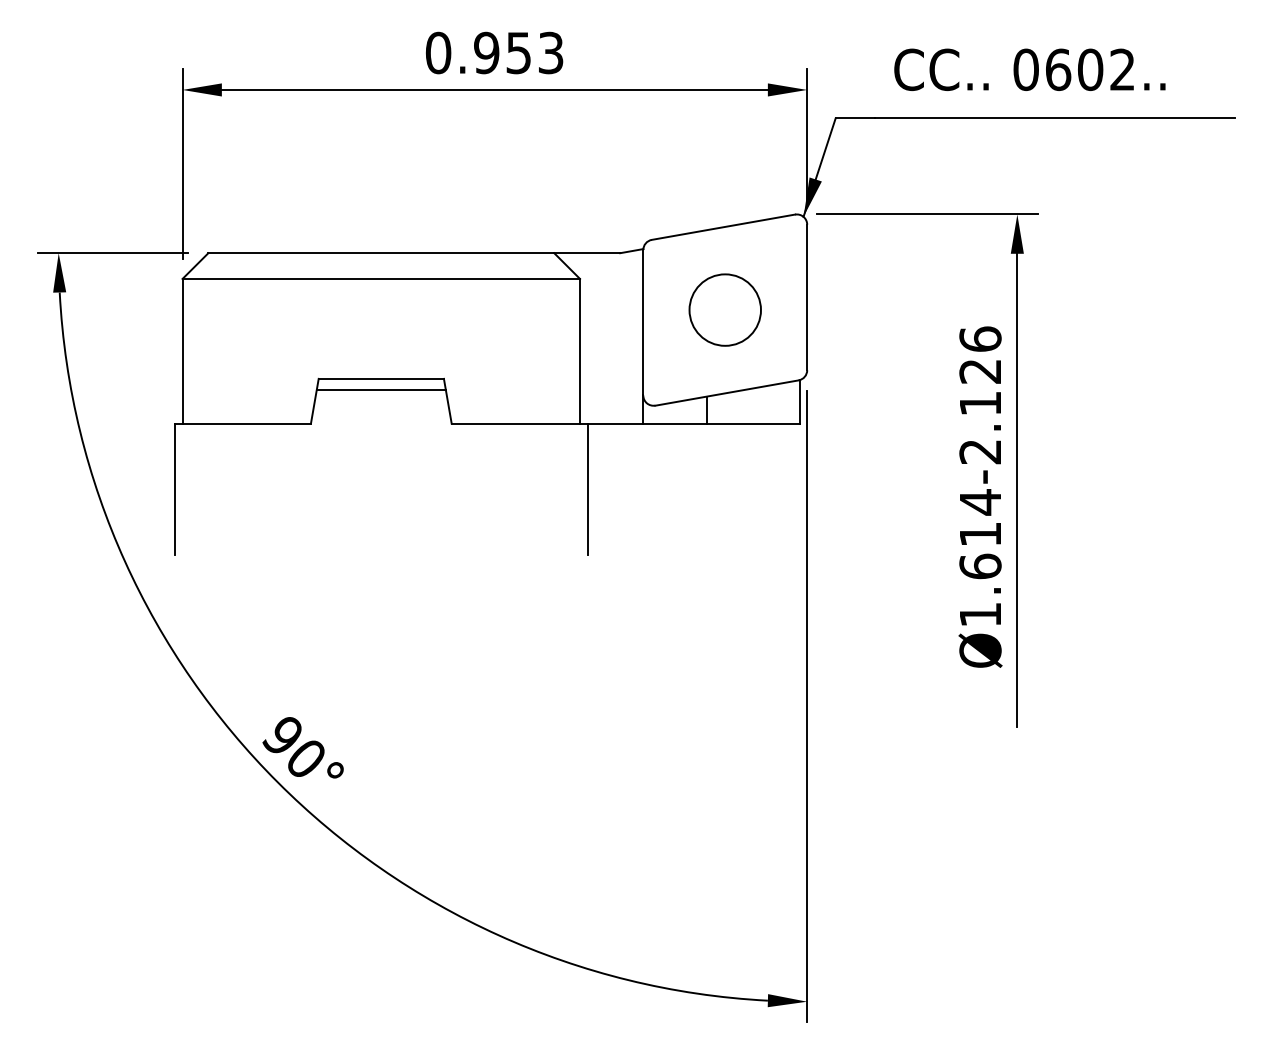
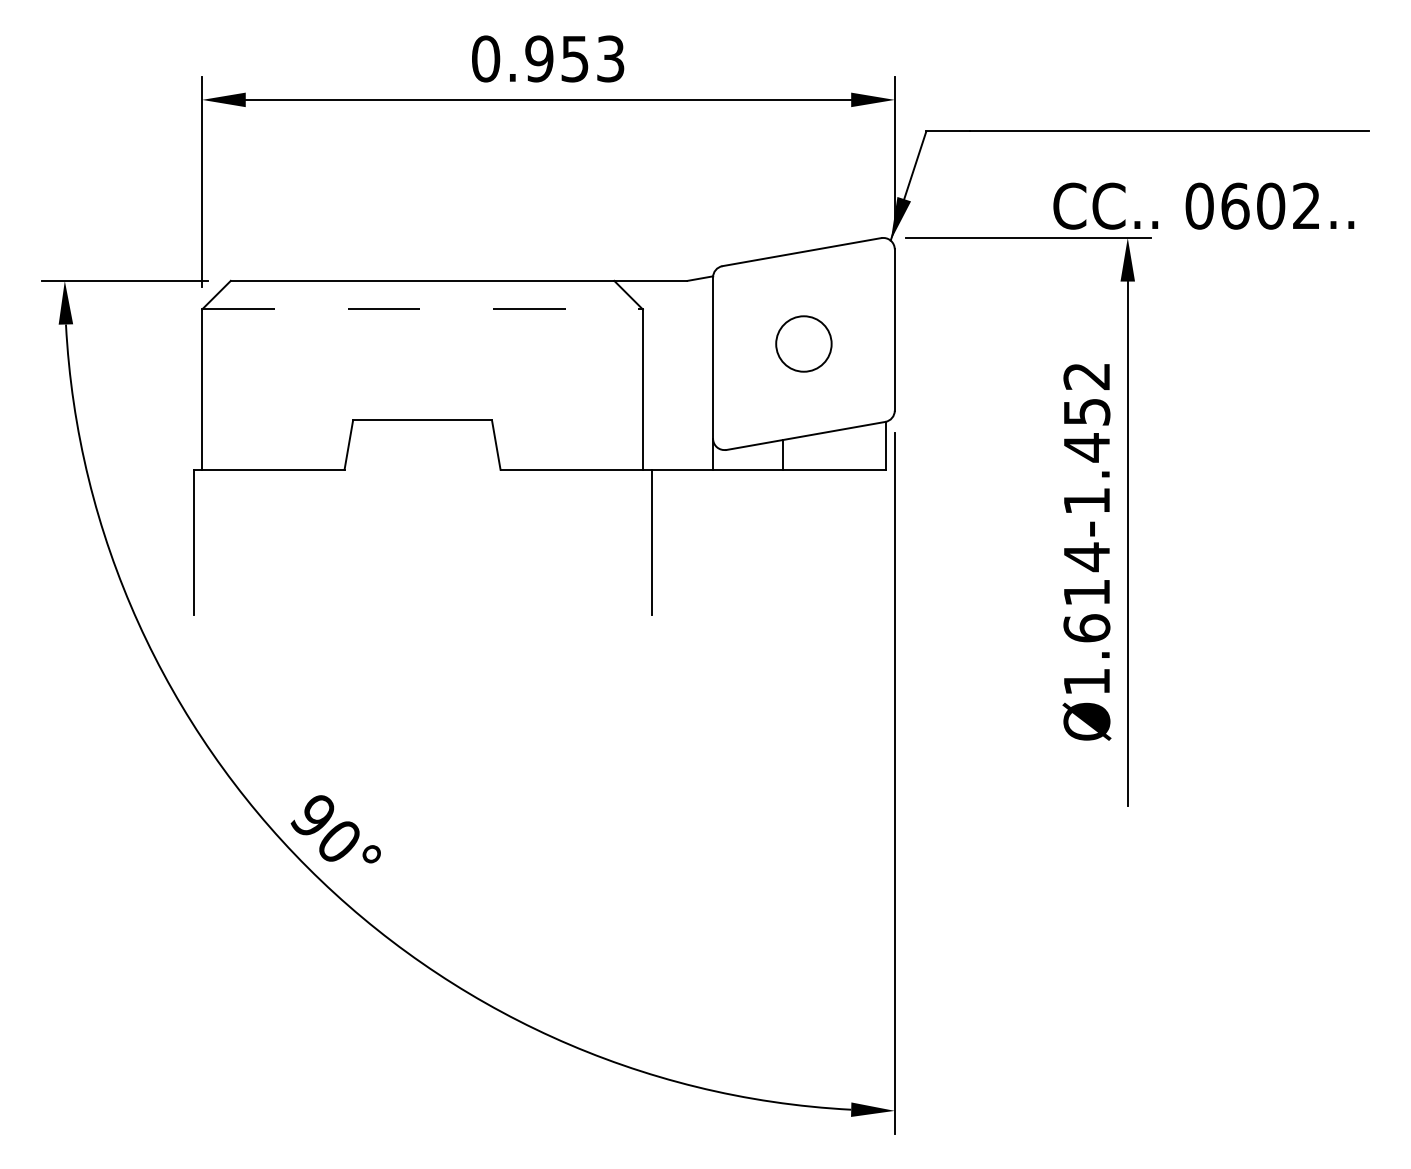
text: (1029, 69) -> (1203, 205), moved
line: (381, 278) -> (422, 308), solid -> dashed
circle: (724, 309) -> (803, 343), size x0.7
line: (380, 389) -> (421, 432), removed
text: (980, 395) -> (1086, 438), Ø1.614-2.126 -> Ø1.614-1.452

